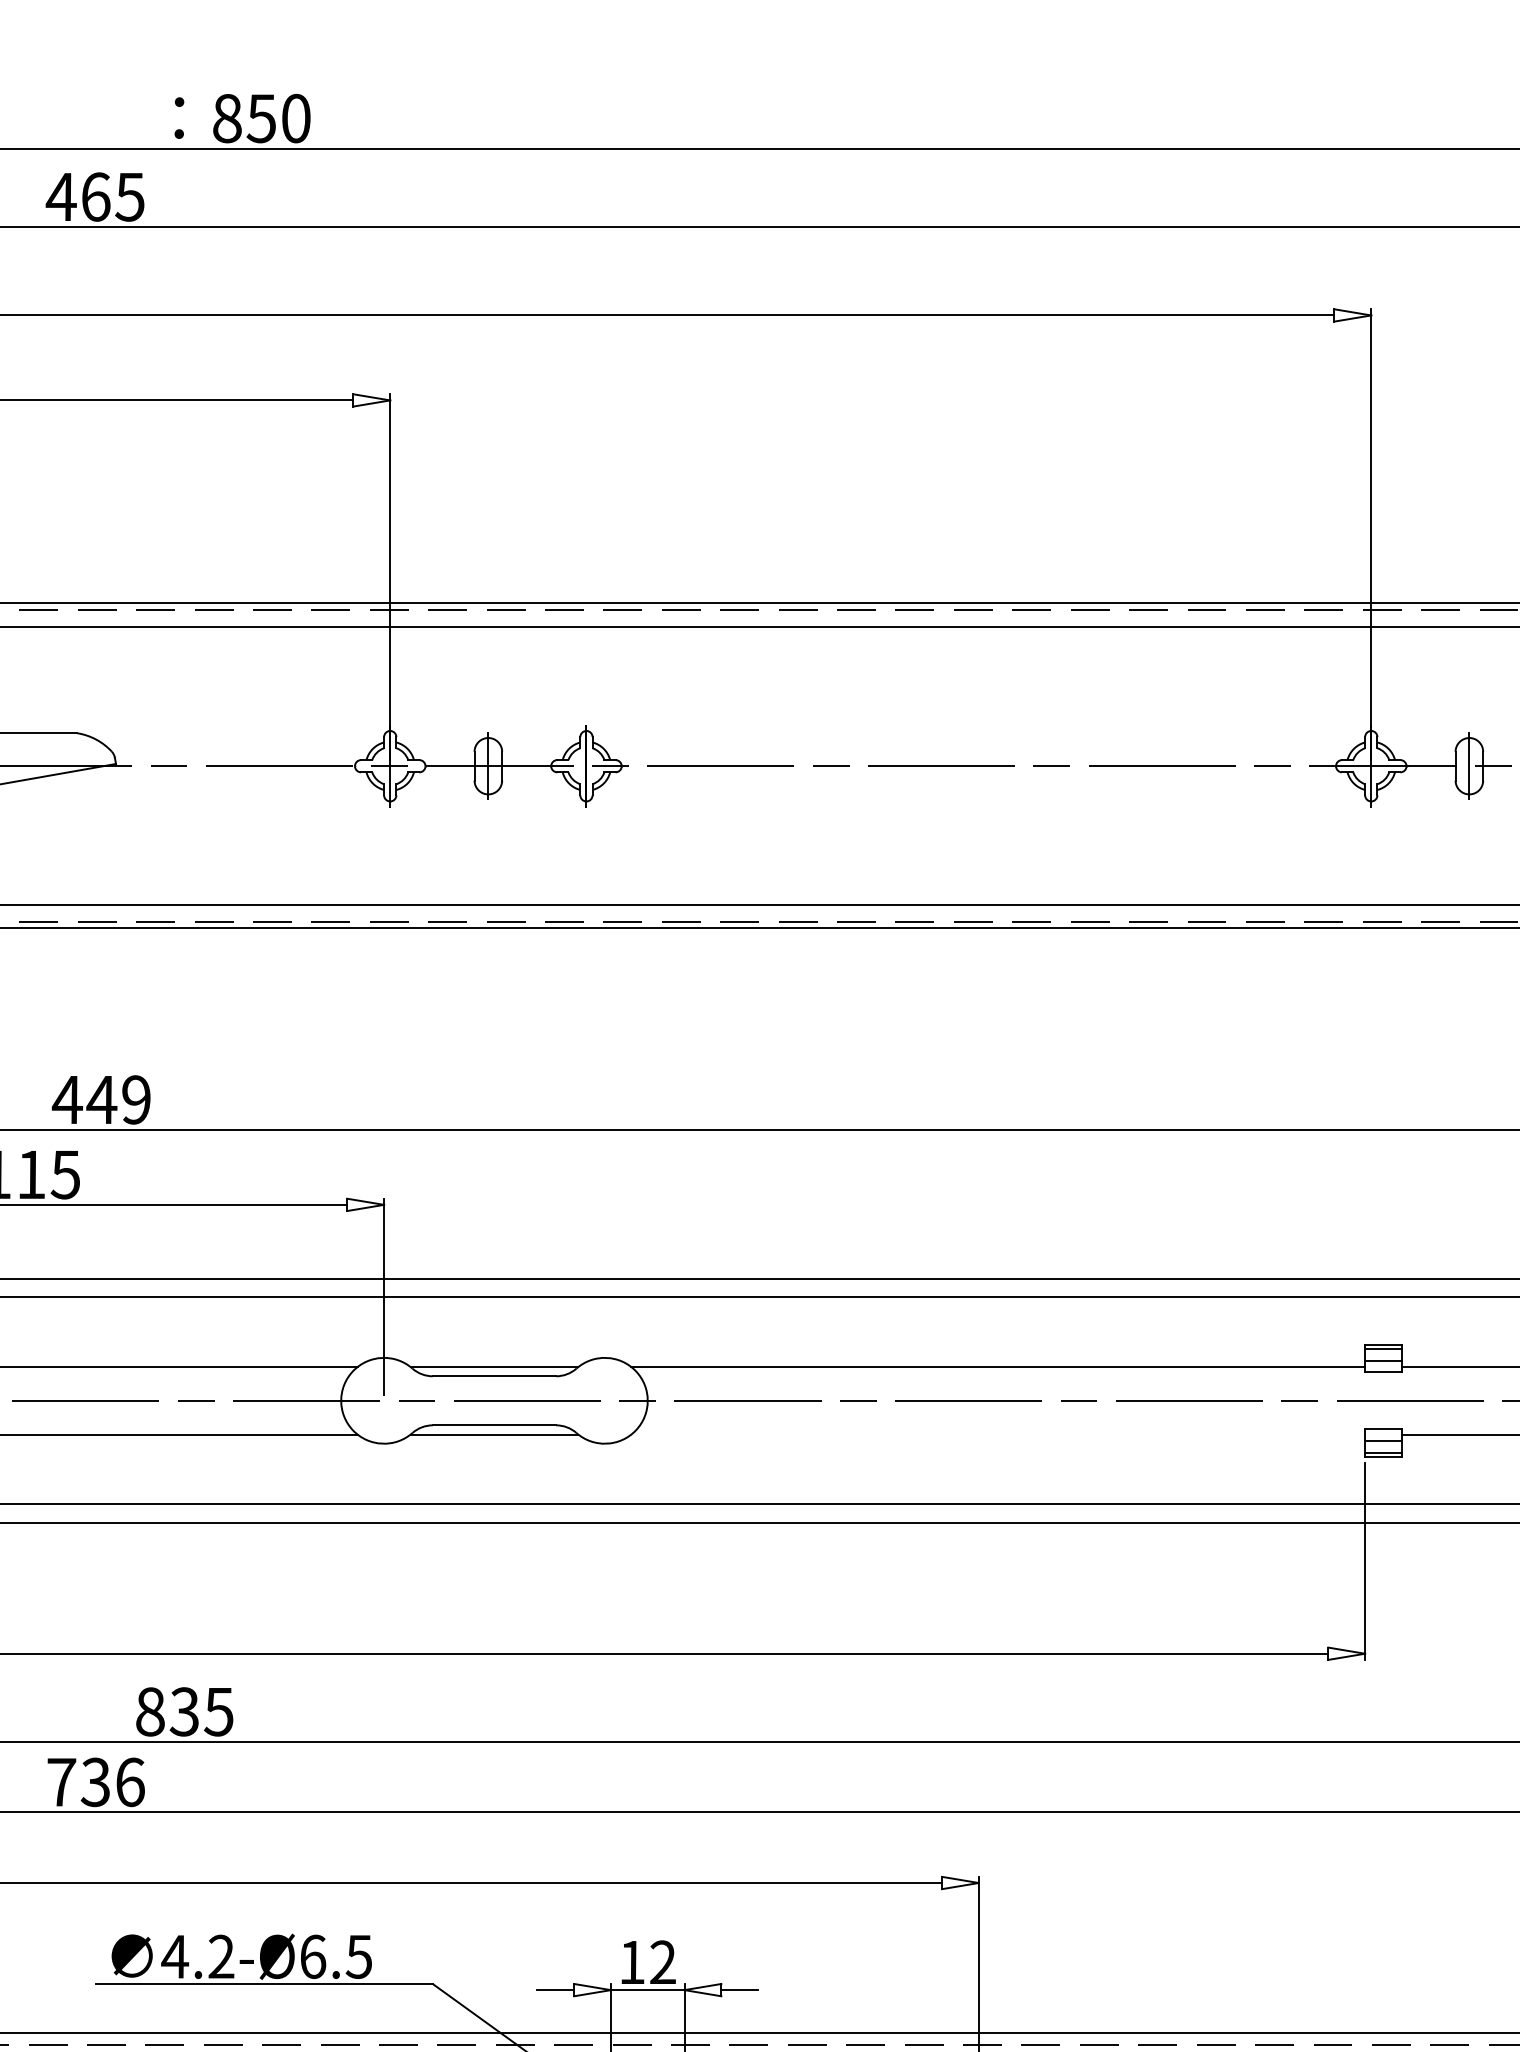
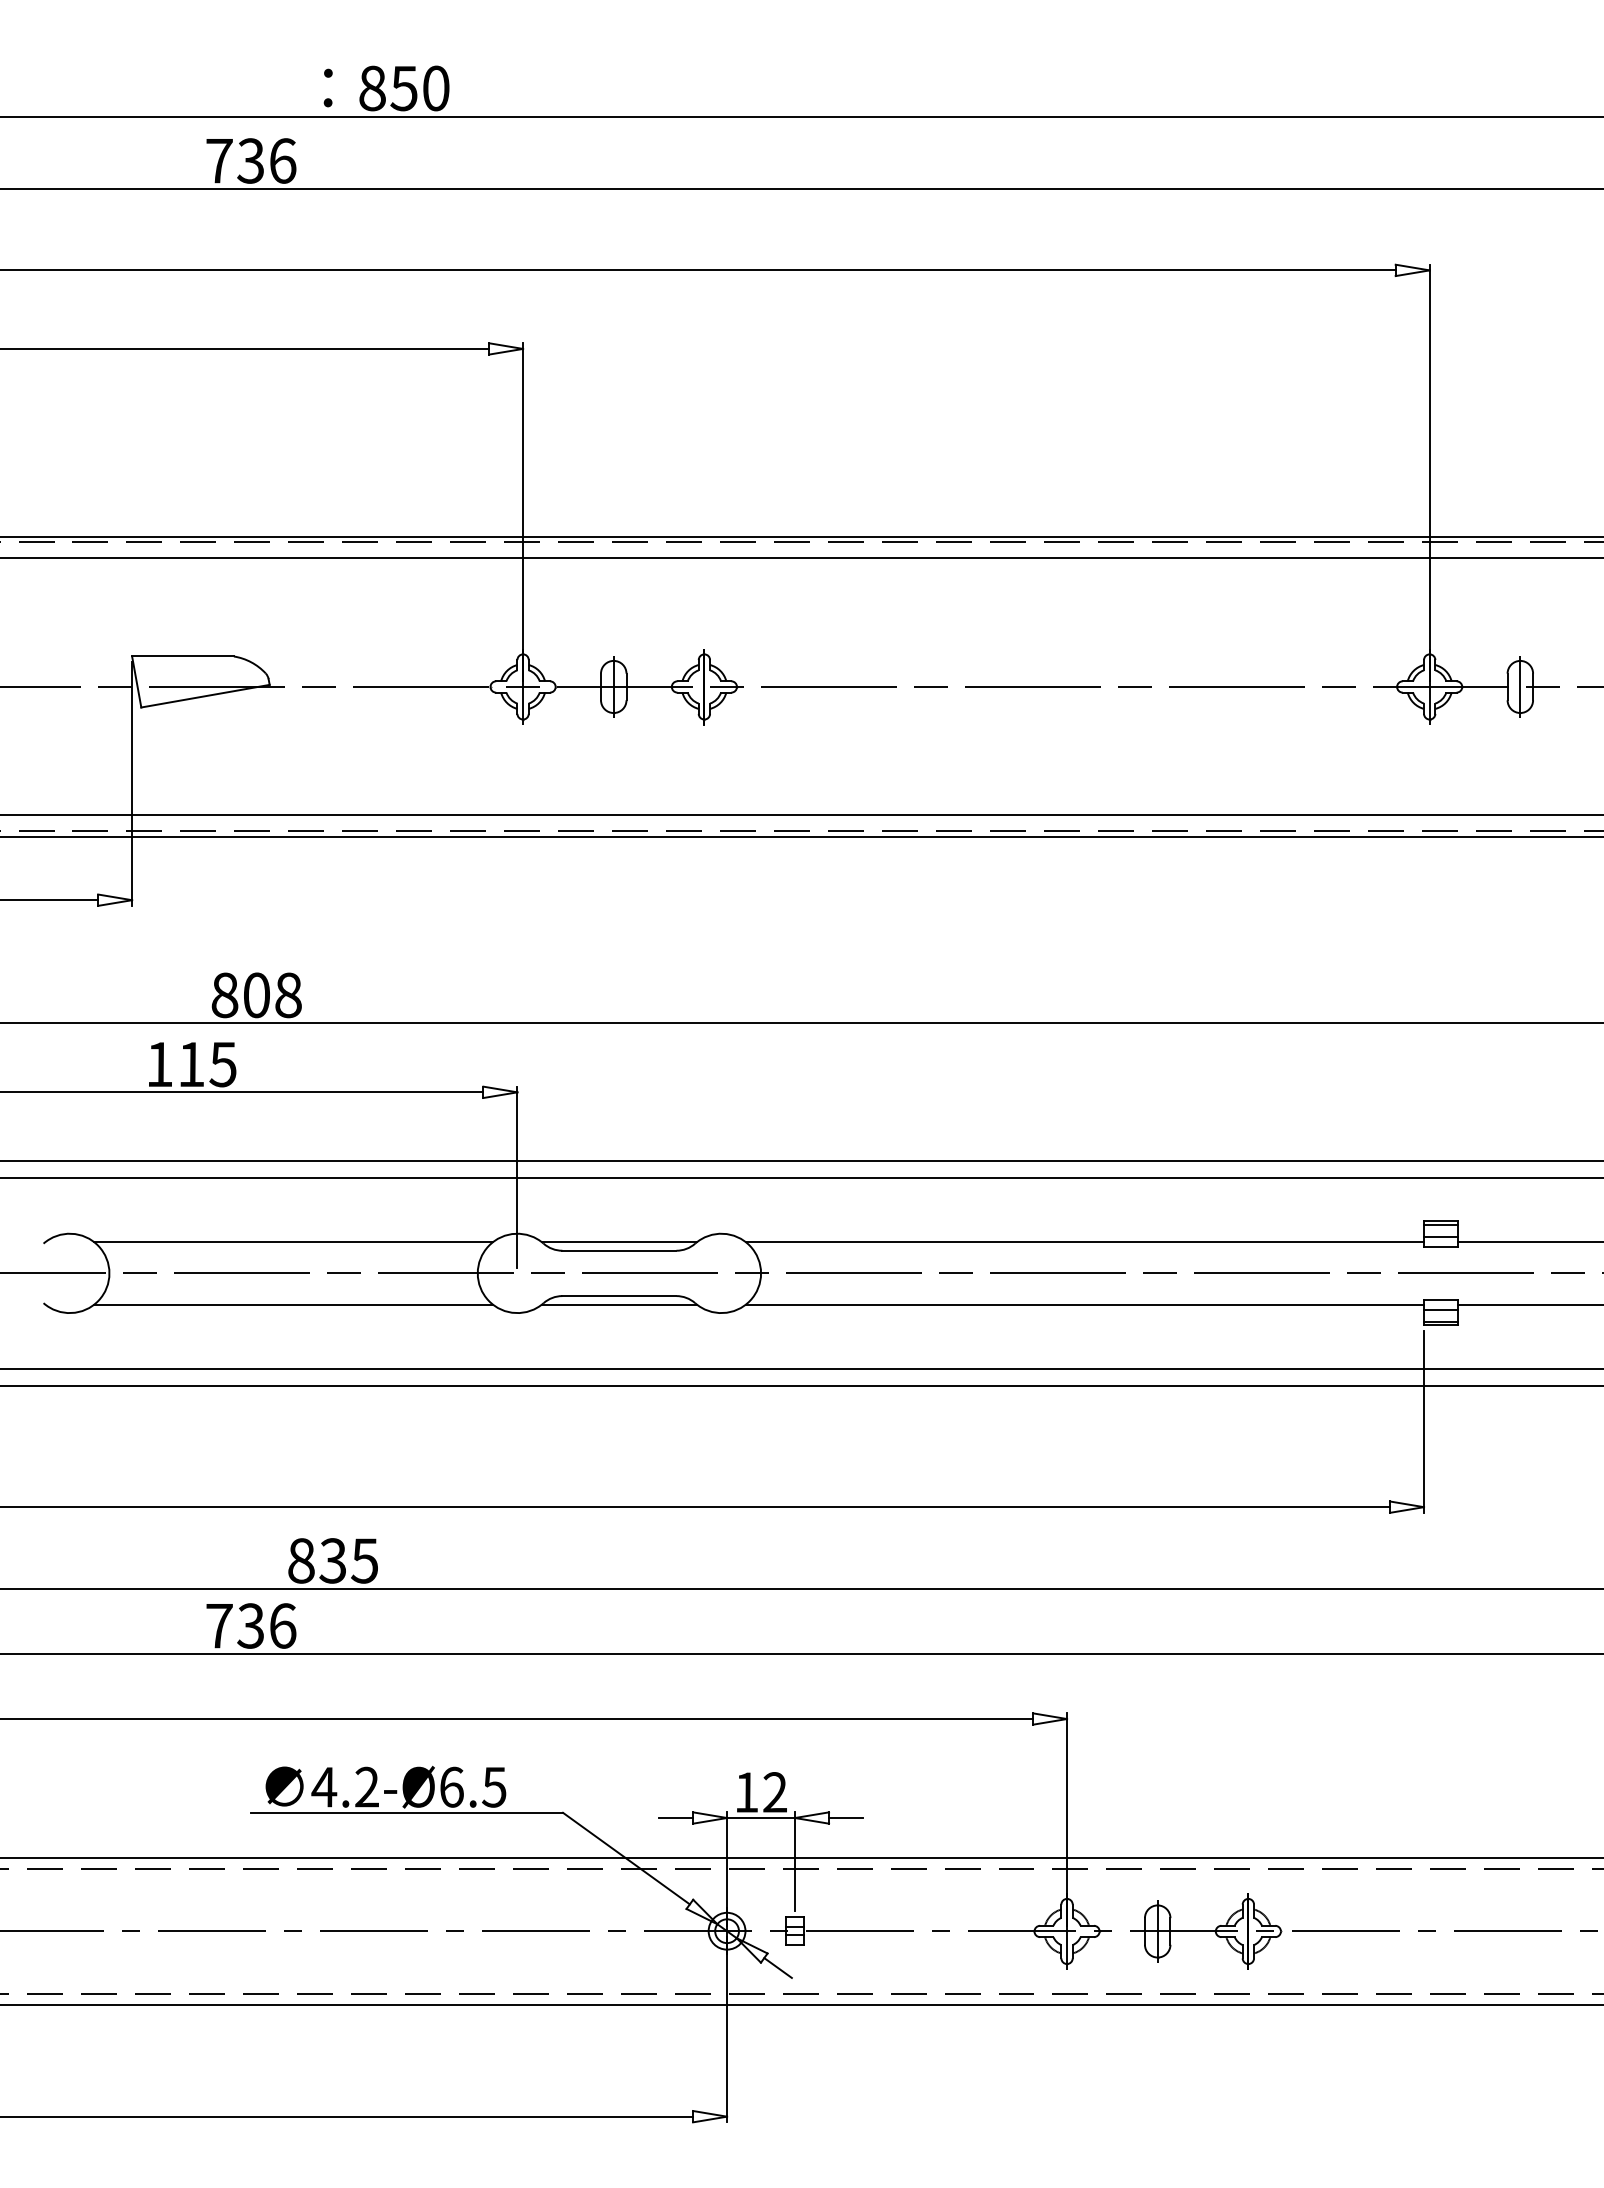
text: (95, 196) -> (250, 160), 465 -> 736
text: (100, 1100) -> (255, 995), 449 -> 808
line: (997, 1434) -> (1084, 1304), added

